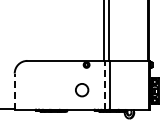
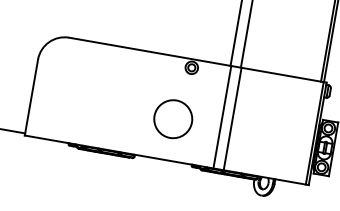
line: (104, 84) -> (222, 115), dashed -> solid
circle: (81, 89) -> (172, 117), size x1.43
line: (14, 91) -> (31, 97), dashed -> solid

